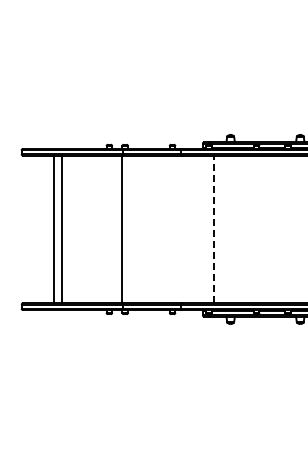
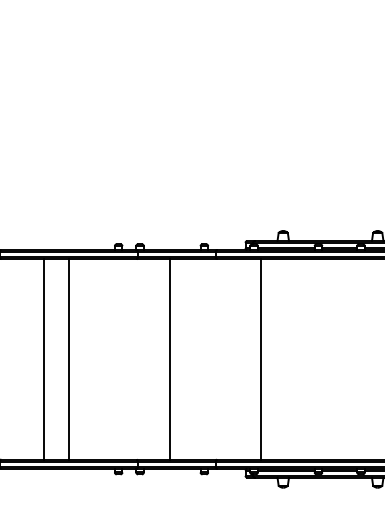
line: (61, 229) -> (68, 359), moved
line: (122, 229) -> (170, 359), moved
line: (214, 229) -> (261, 359), dashed -> solid

